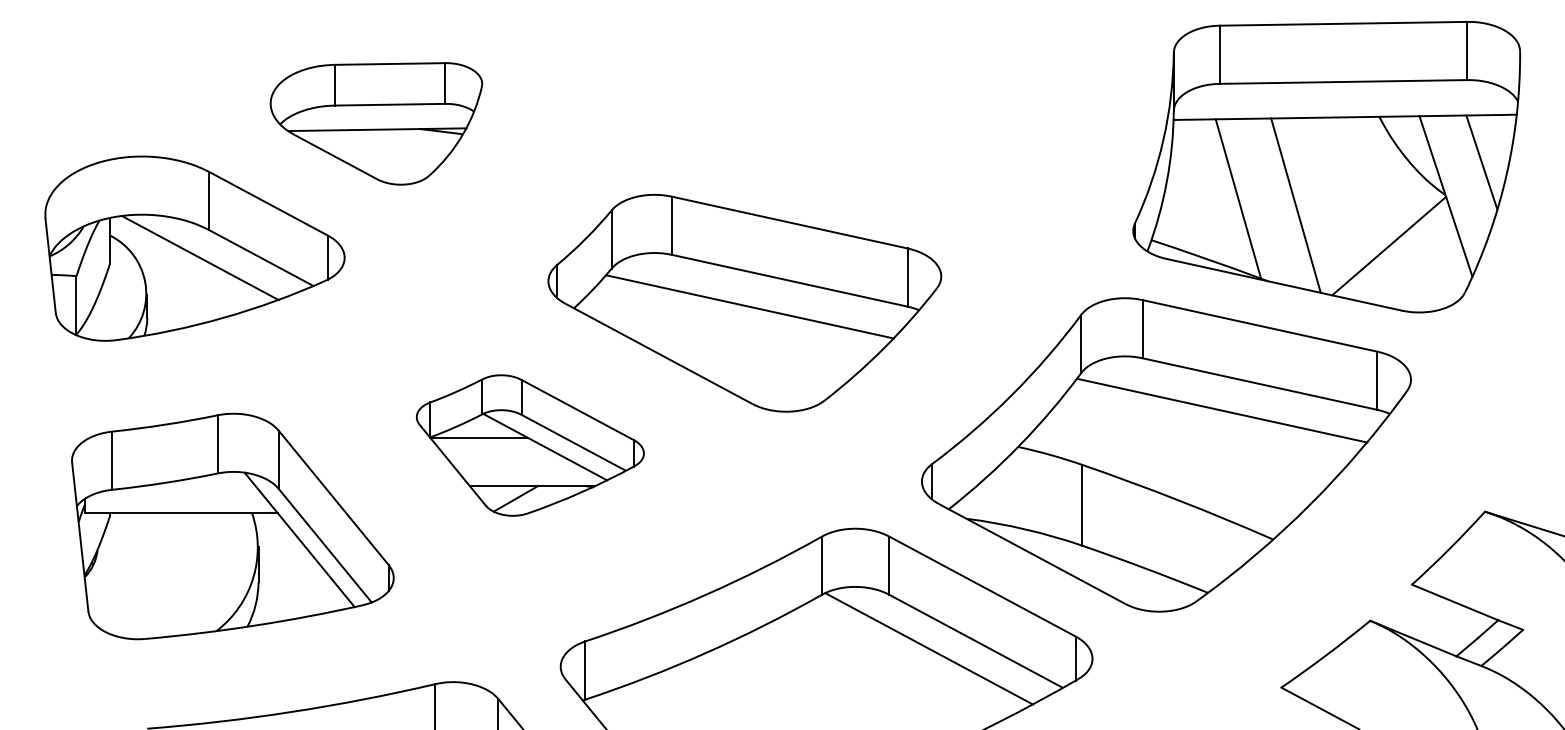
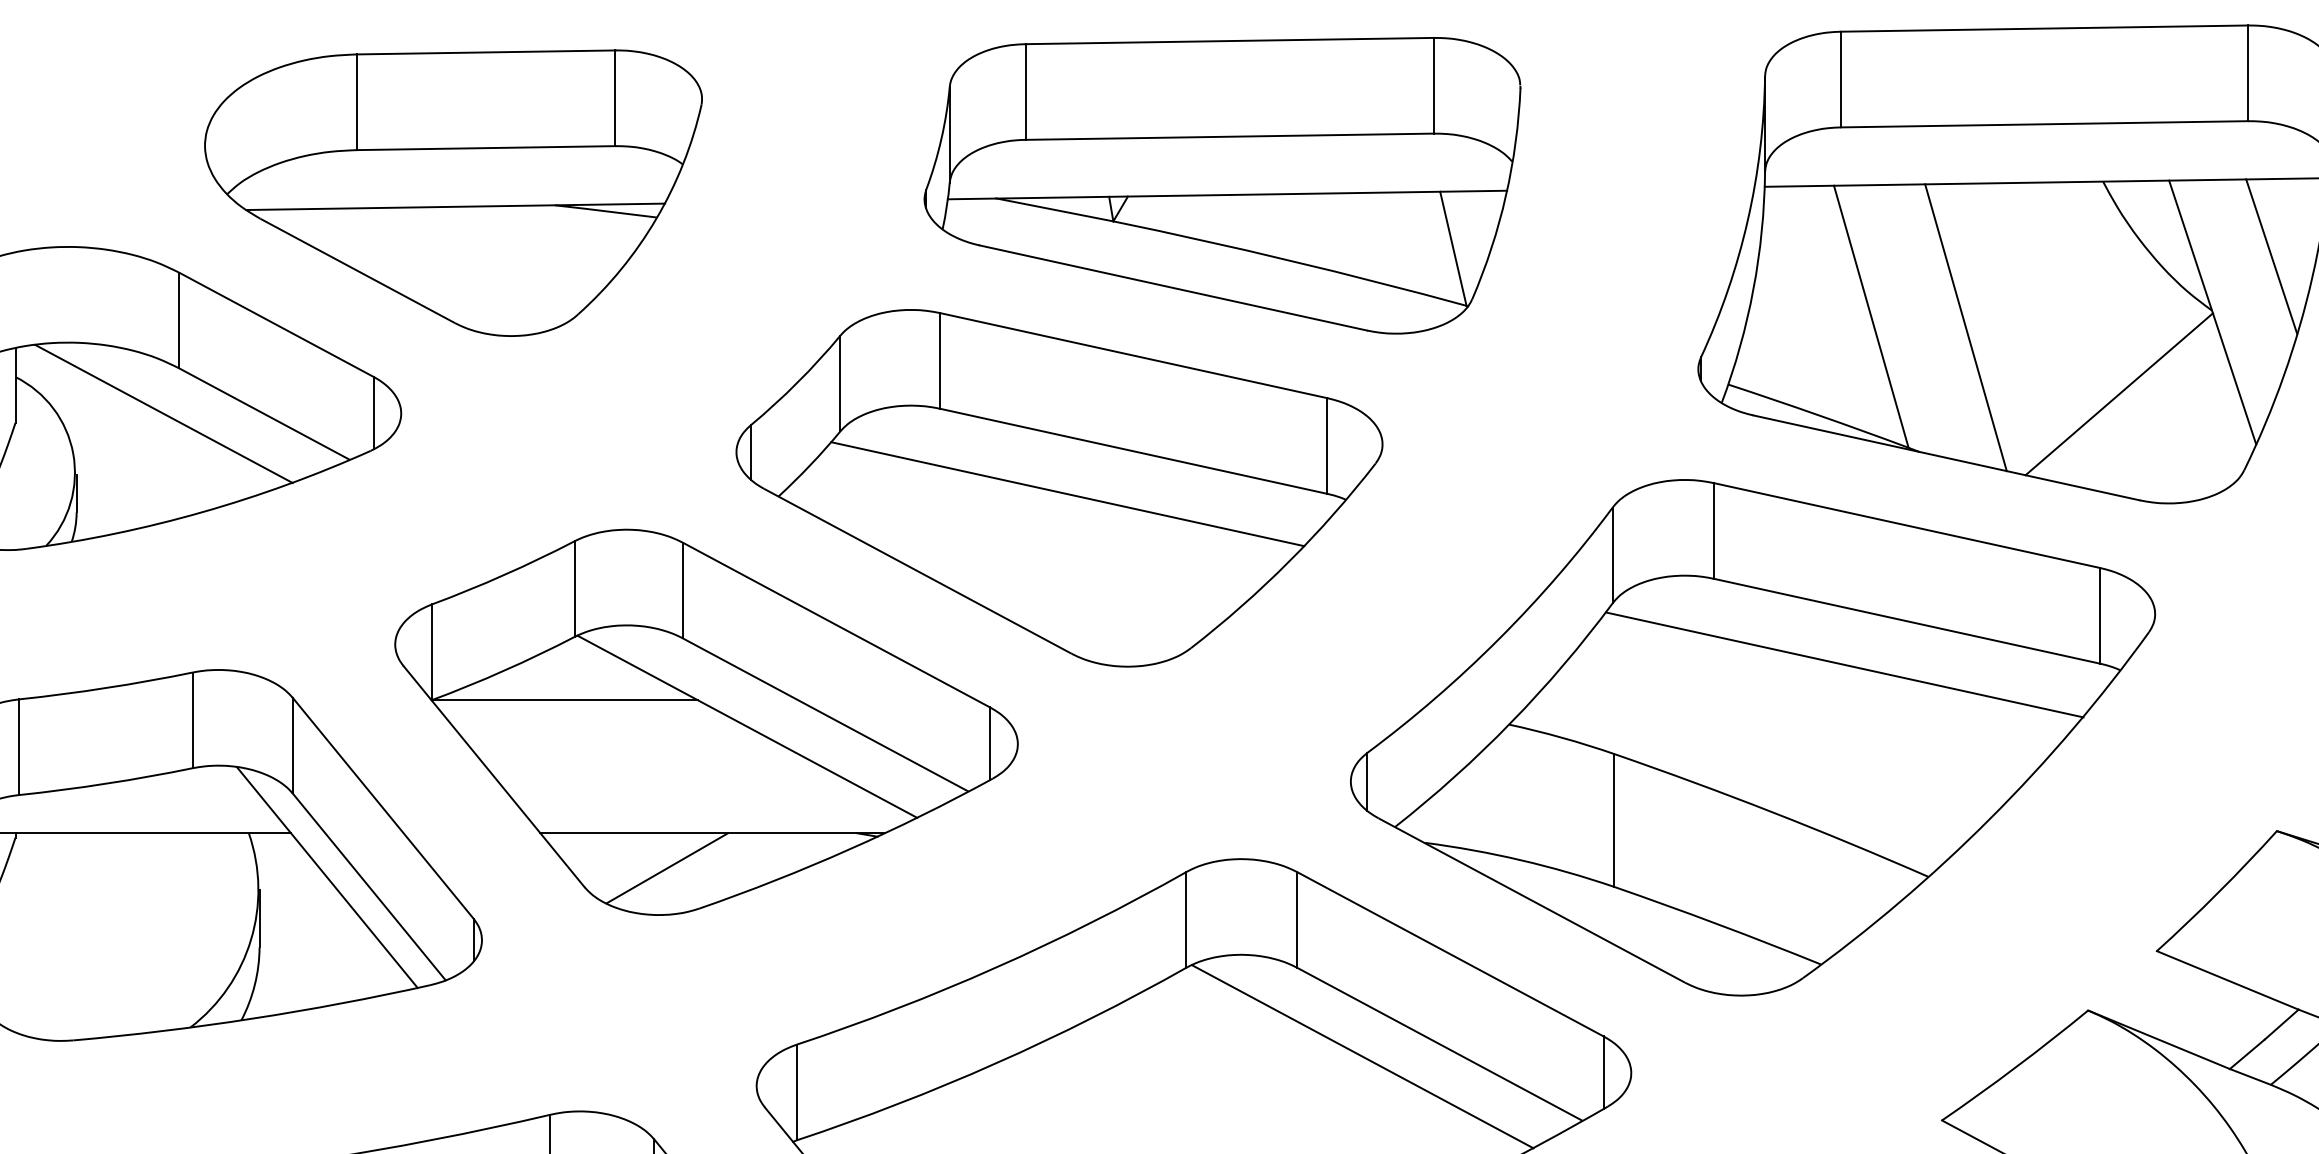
part: (843, 119) -> (1221, 186), added
part: (376, 123) -> (453, 192), size x1.43
part: (530, 445) -> (706, 722), size x1.67

